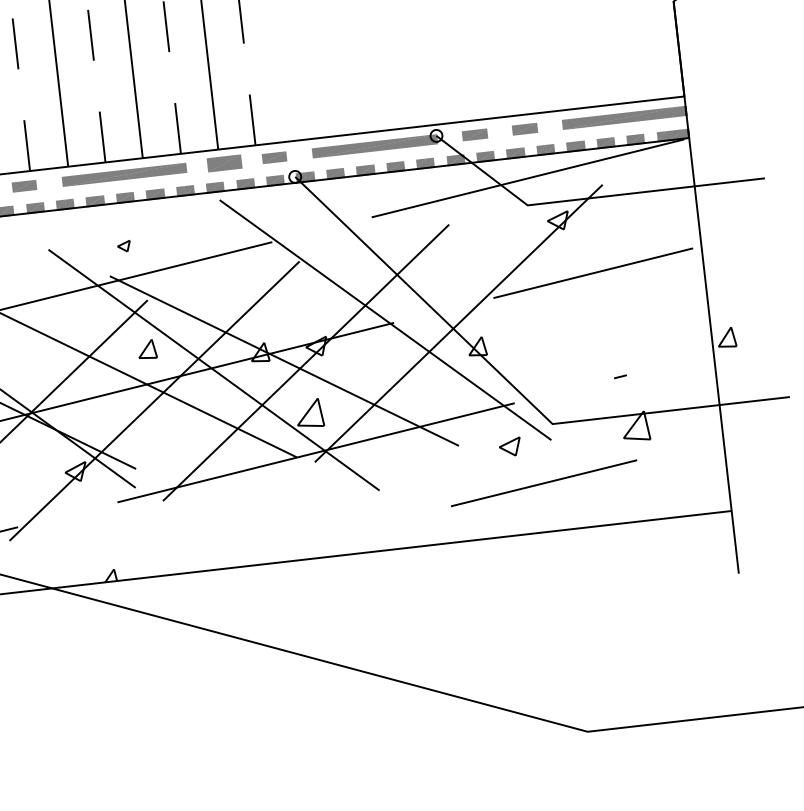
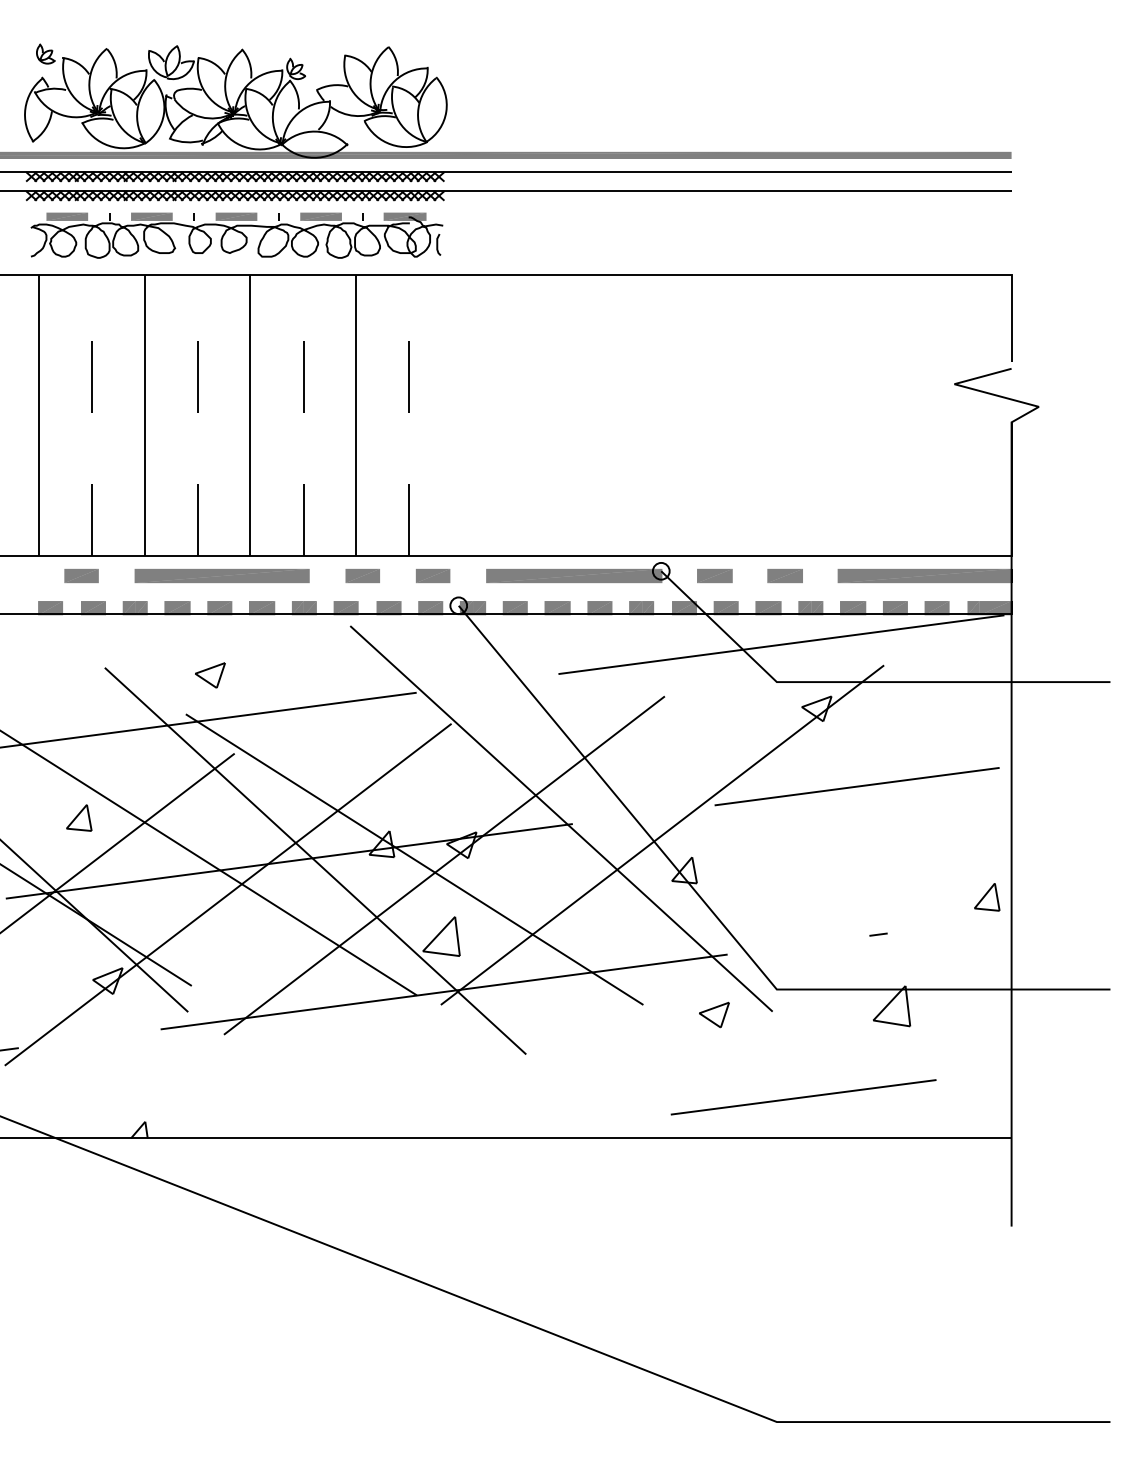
part: (224, 163) -> (362, 575), size x0.71
part: (124, 246) -> (210, 675), size x1.67
part: (727, 337) -> (987, 897), moved
part: (147, 349) -> (79, 817), moved
line: (543, 483) -> (803, 1097), moved

